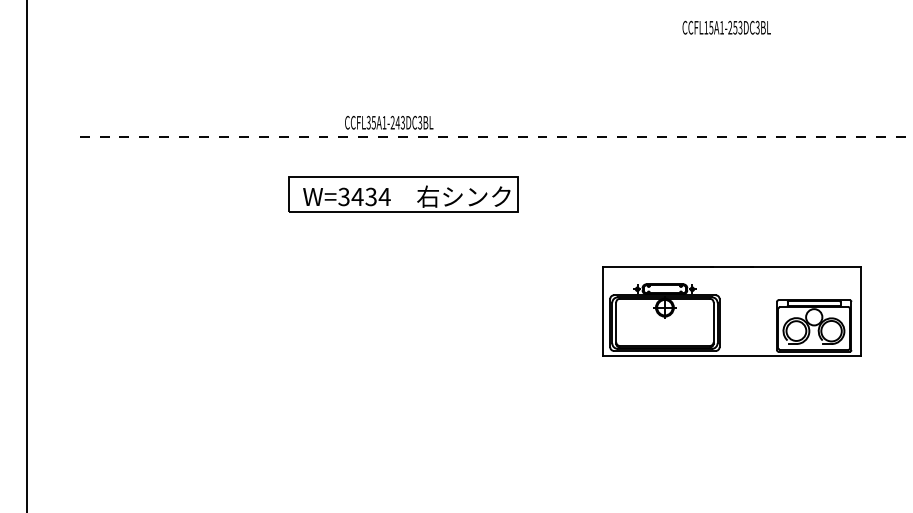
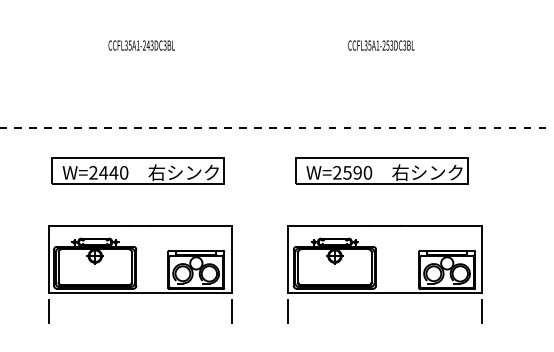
text: (706, 27) -> (366, 45), CCFL15A1-253DC3BL -> CCFL35A1-253DC3BL
text: (389, 122) -> (141, 45), moved
part: (727, 194) -> (381, 171), added
text: (364, 196) -> (108, 172), W=3434 -> W=2440
part: (406, 311) -> (140, 259), added
line: (284, 381) -> (48, 311), added
line: (527, 381) -> (231, 311), added
line: (603, 381) -> (288, 311), added
line: (861, 381) -> (482, 311), added

